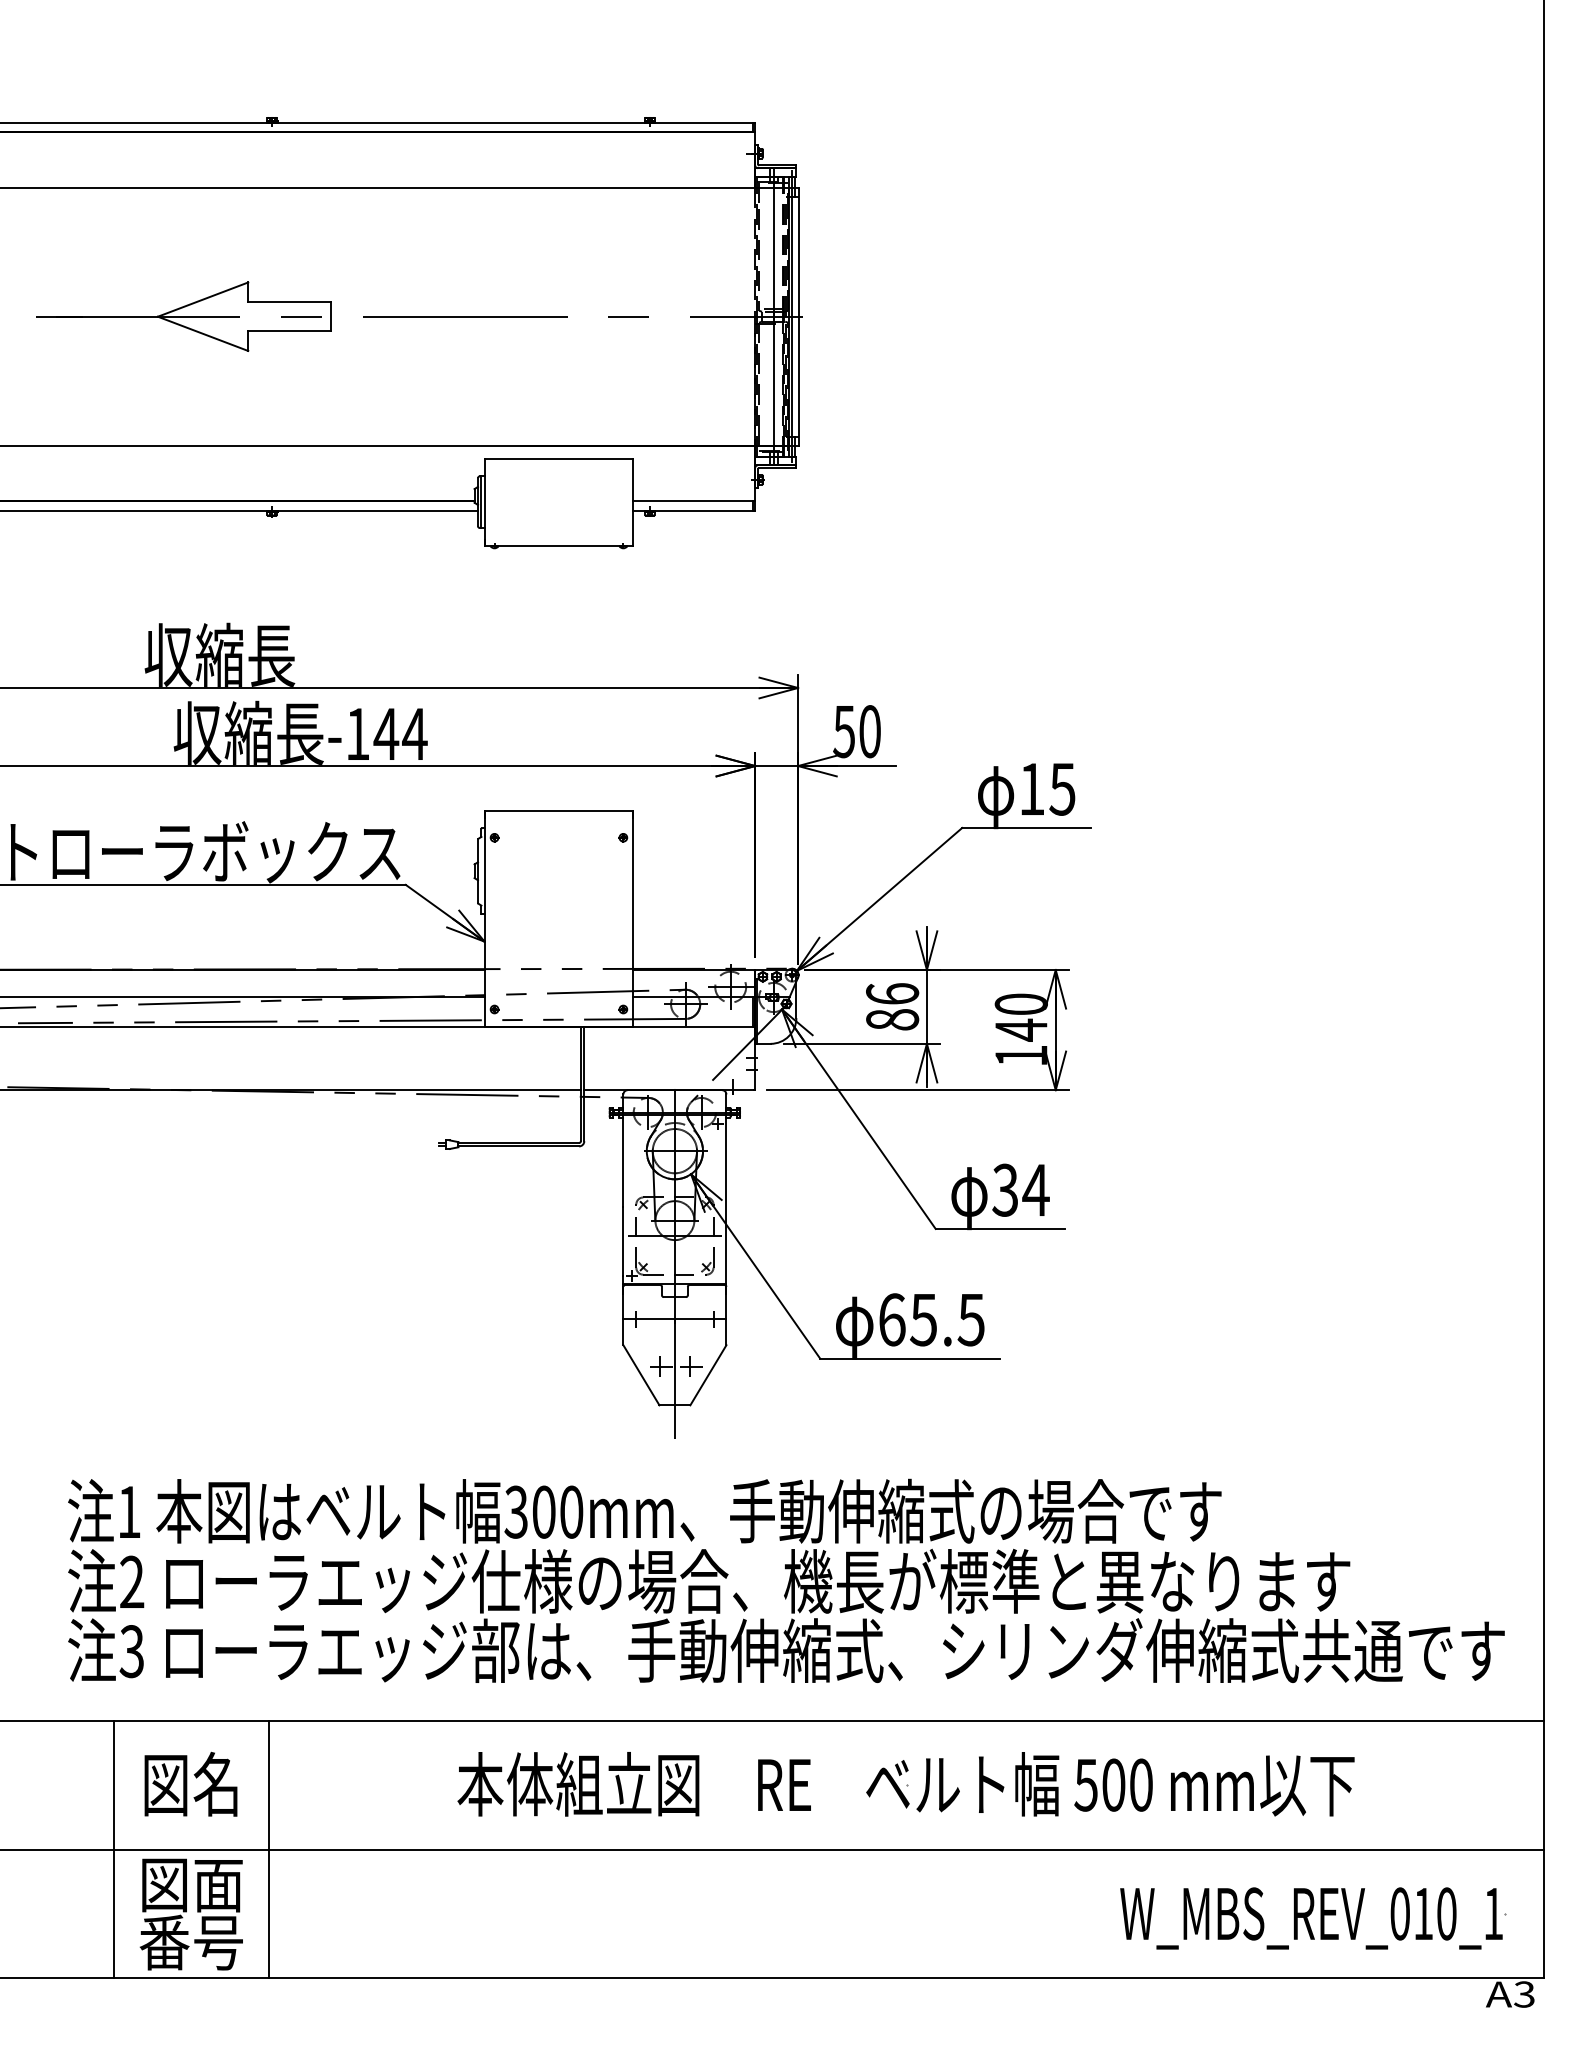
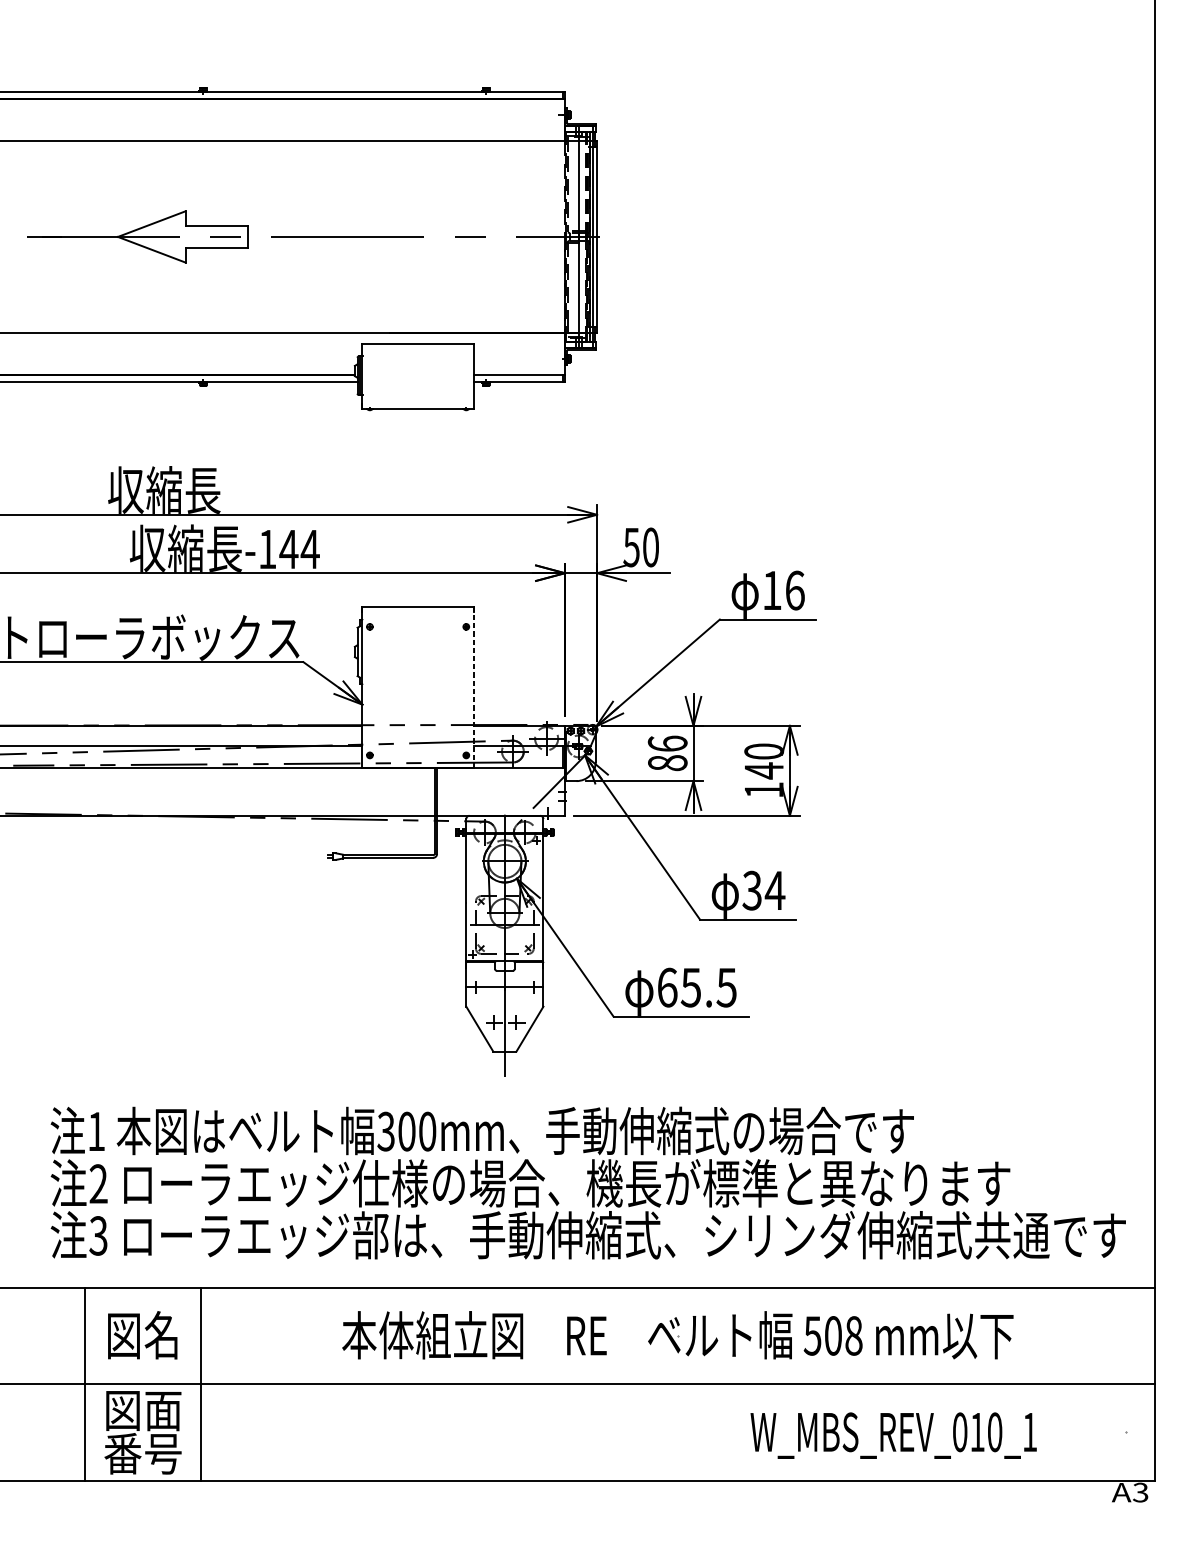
text: (1062, 788) -> (794, 590), 15 -> 16
line: (633, 918) -> (473, 687), solid -> dashed
text: (1141, 1784) -> (854, 1335), 500 -> 508
text: (1311, 1918) -> (893, 1435), moved

